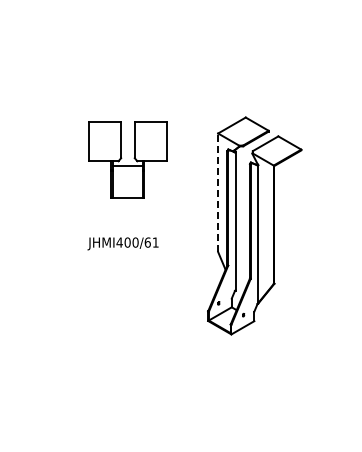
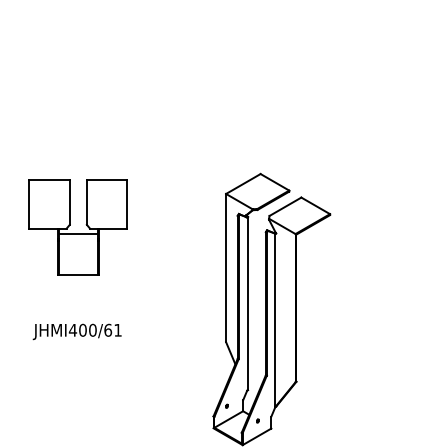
part: (127, 159) -> (77, 226), moved
line: (218, 192) -> (226, 267), dashed -> solid
text: (122, 243) -> (76, 331), moved

